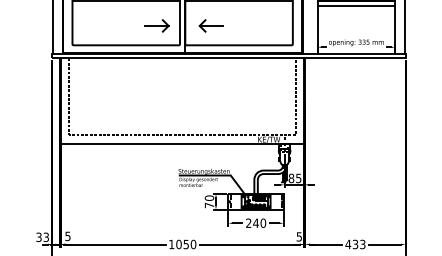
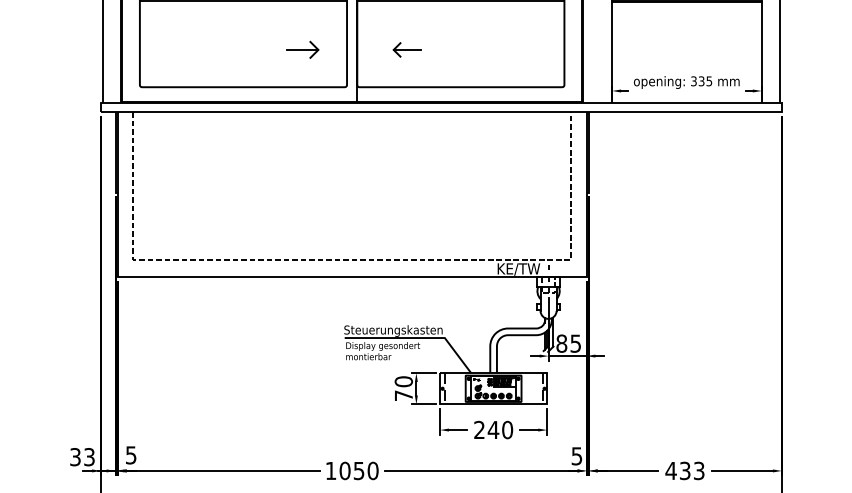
line: (356, 5) -> (687, 10), removed
part: (156, 25) -> (301, 49), size x0.7
part: (210, 25) -> (405, 49), size x0.6

